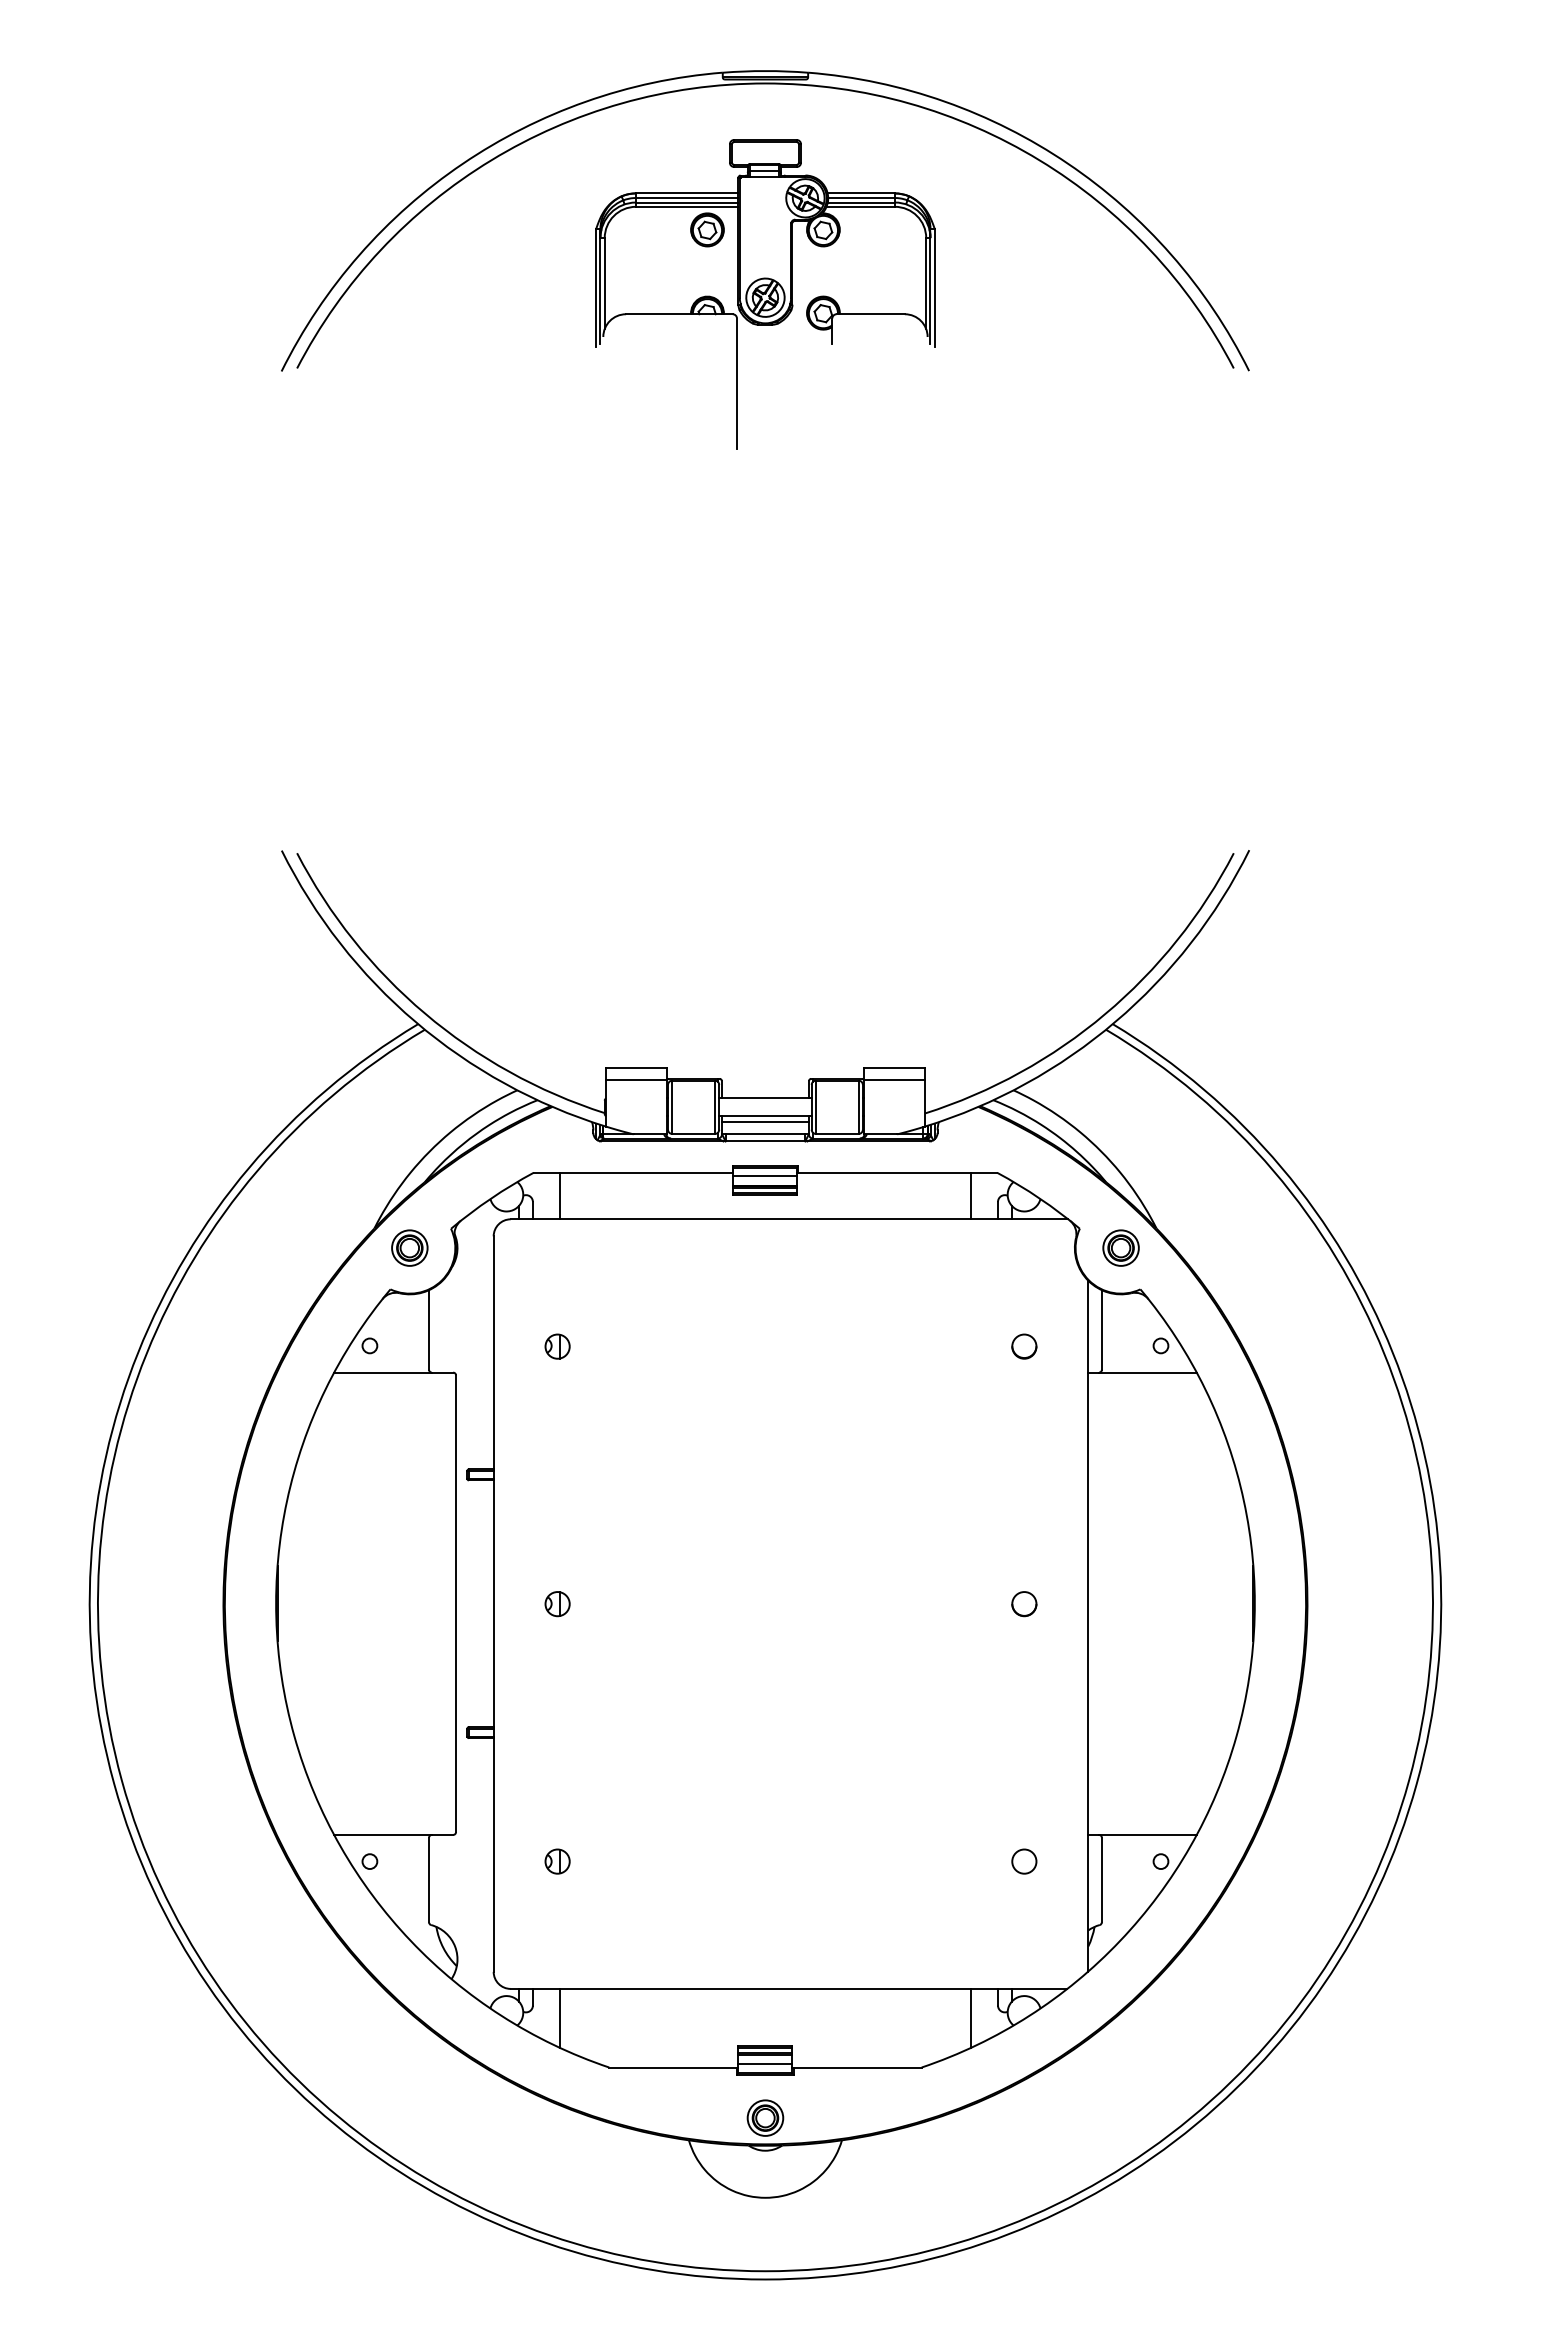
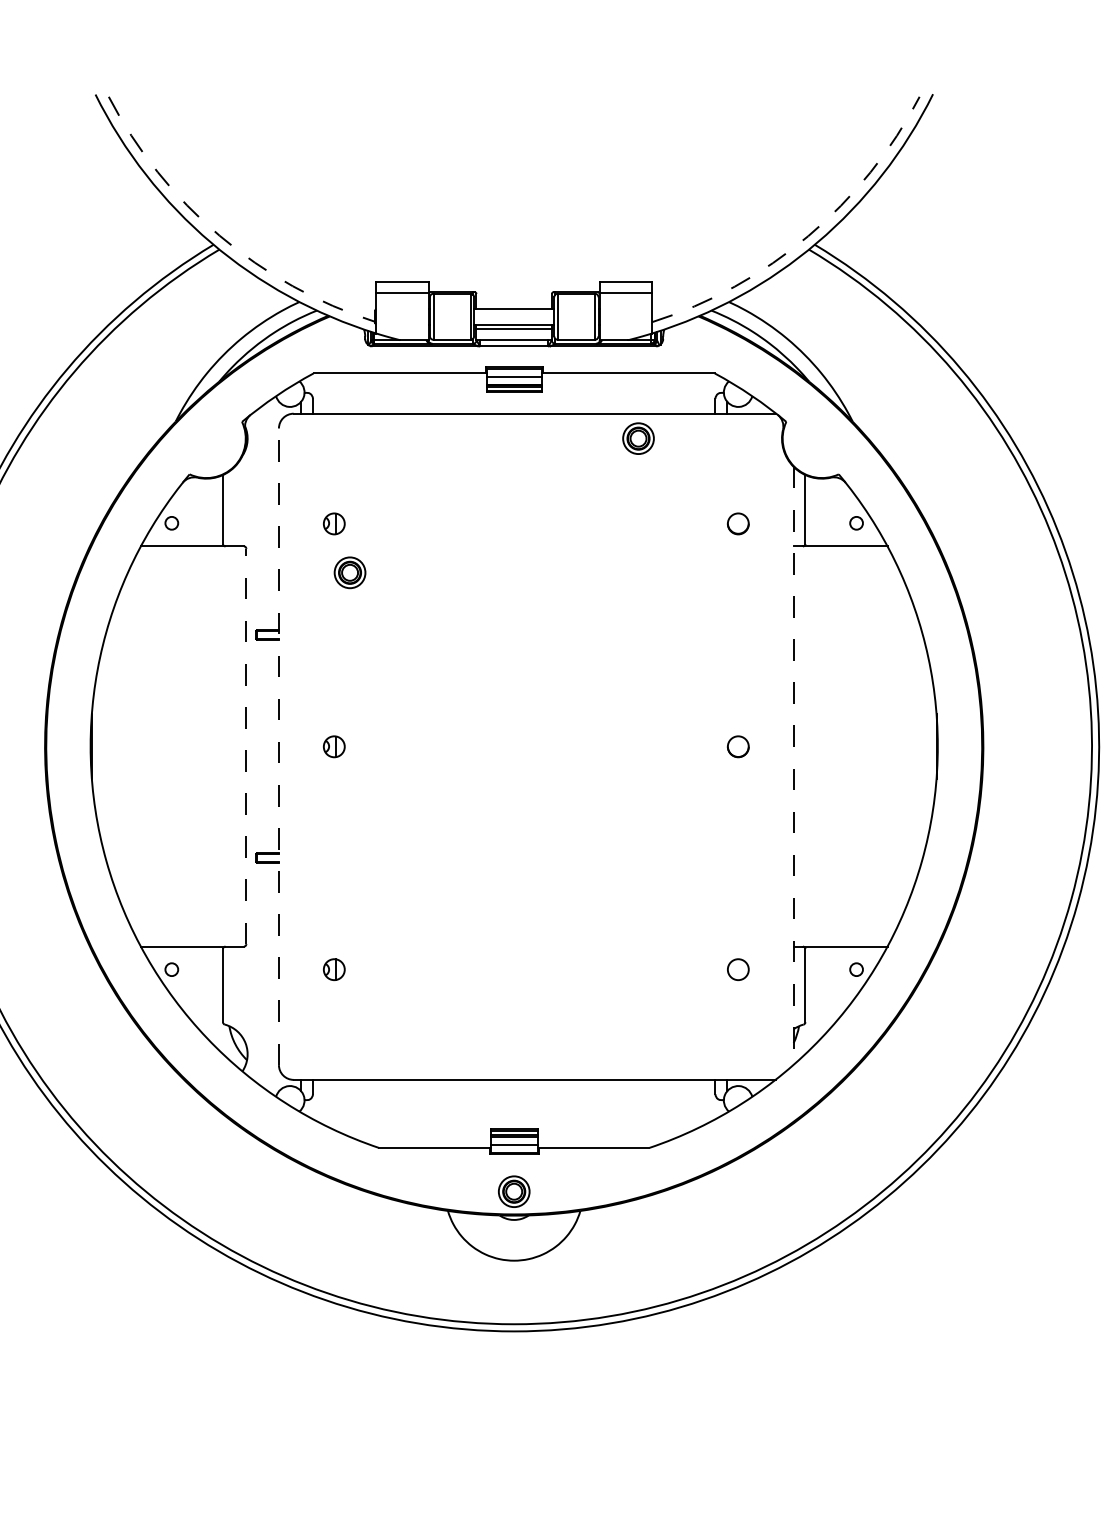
arc: (425, 1013) -> (219, 235), solid -> dashed
arc: (1105, 1014) -> (808, 236), solid -> dashed
line: (559, 1195) -> (335, 393), removed
line: (971, 1195) -> (692, 393), removed
part: (409, 1247) -> (349, 572), moved
part: (1120, 1247) -> (638, 438), moved
line: (456, 1603) -> (246, 746), solid -> dashed
line: (493, 1604) -> (278, 747), solid -> dashed
line: (1088, 1626) -> (793, 766), solid -> dashed
line: (559, 2017) -> (335, 1104), removed
line: (971, 2017) -> (692, 1104), removed

